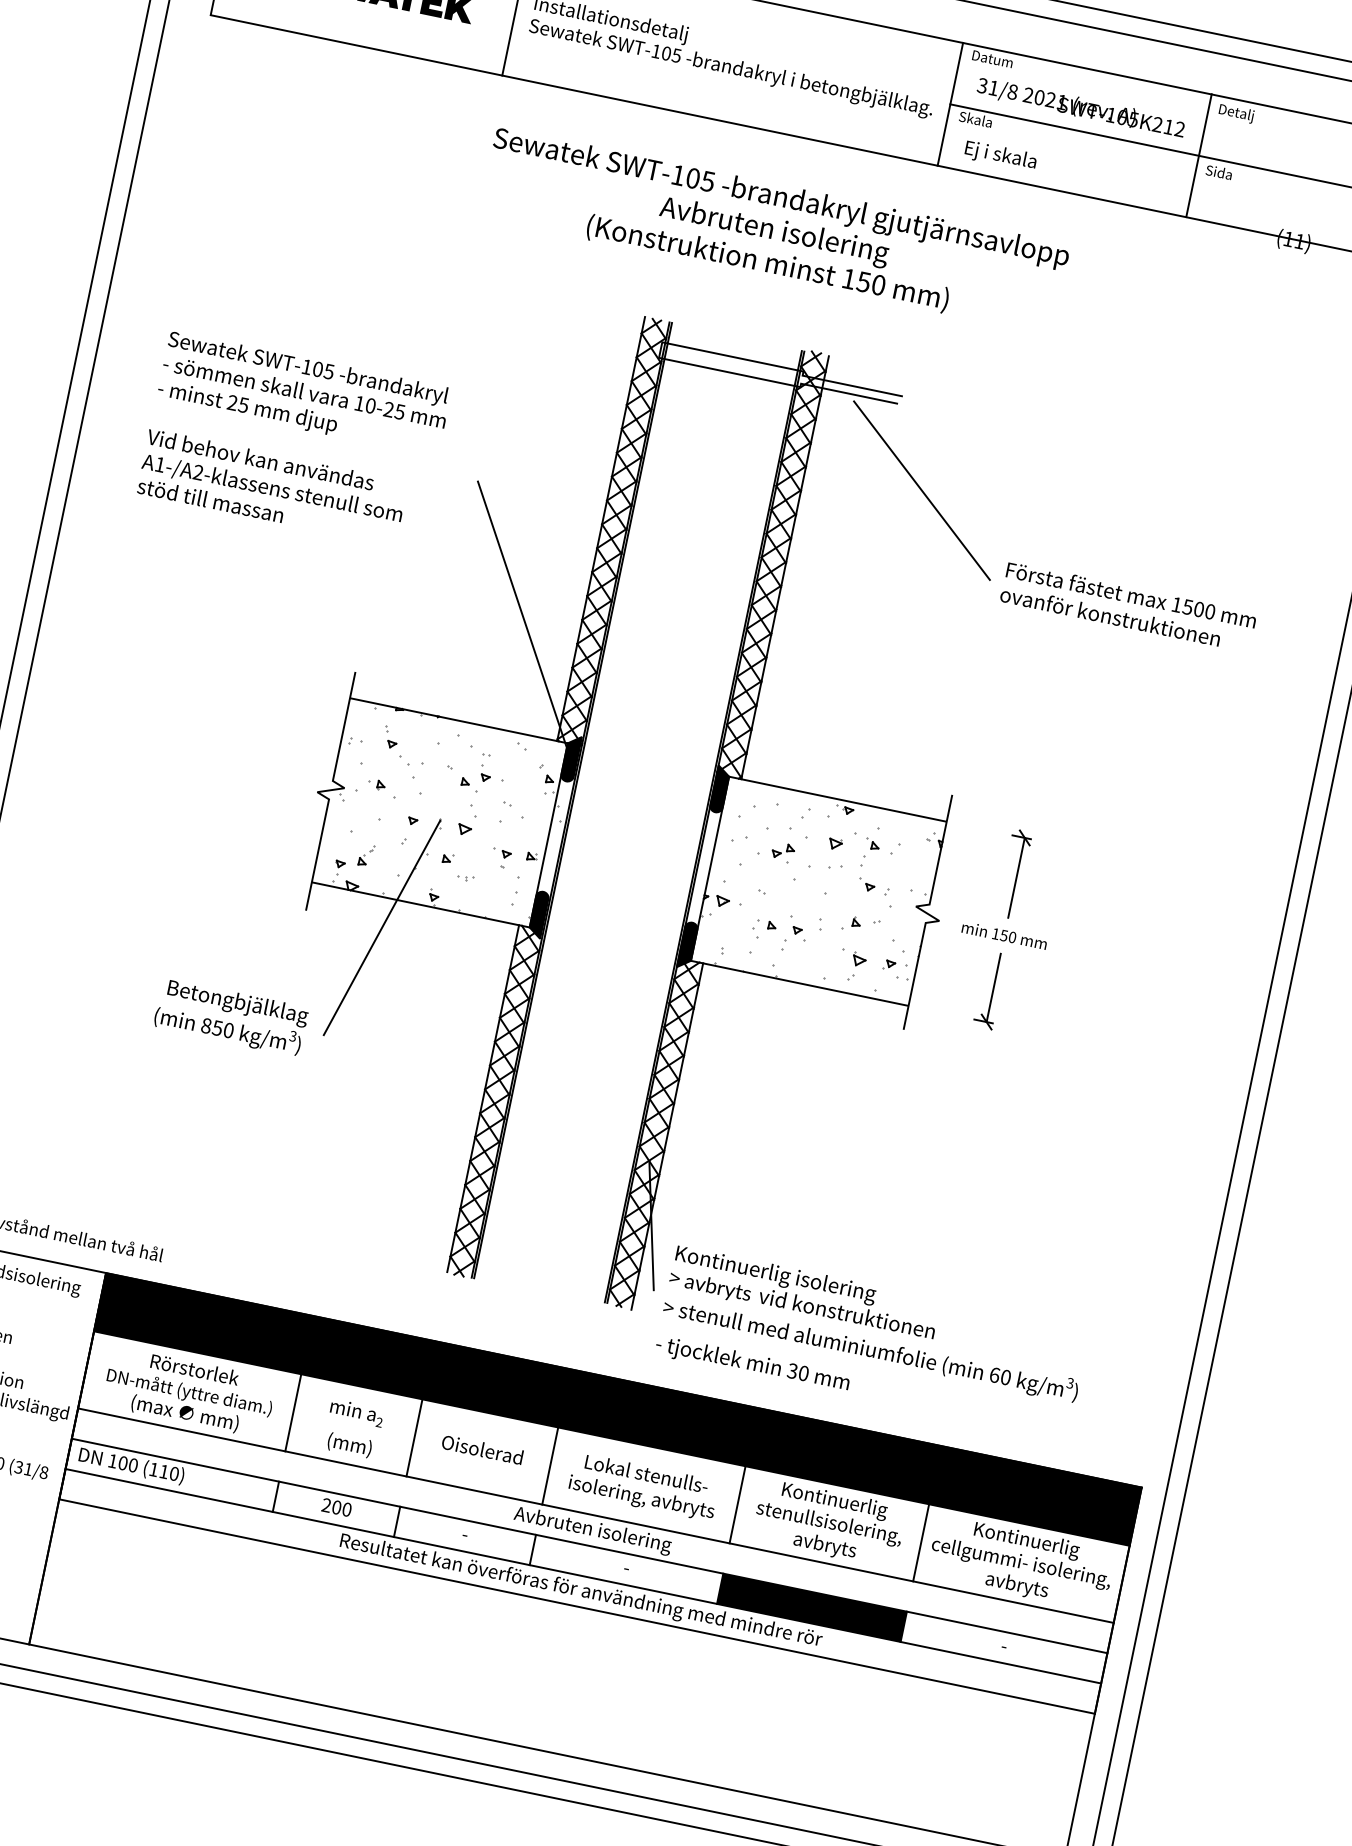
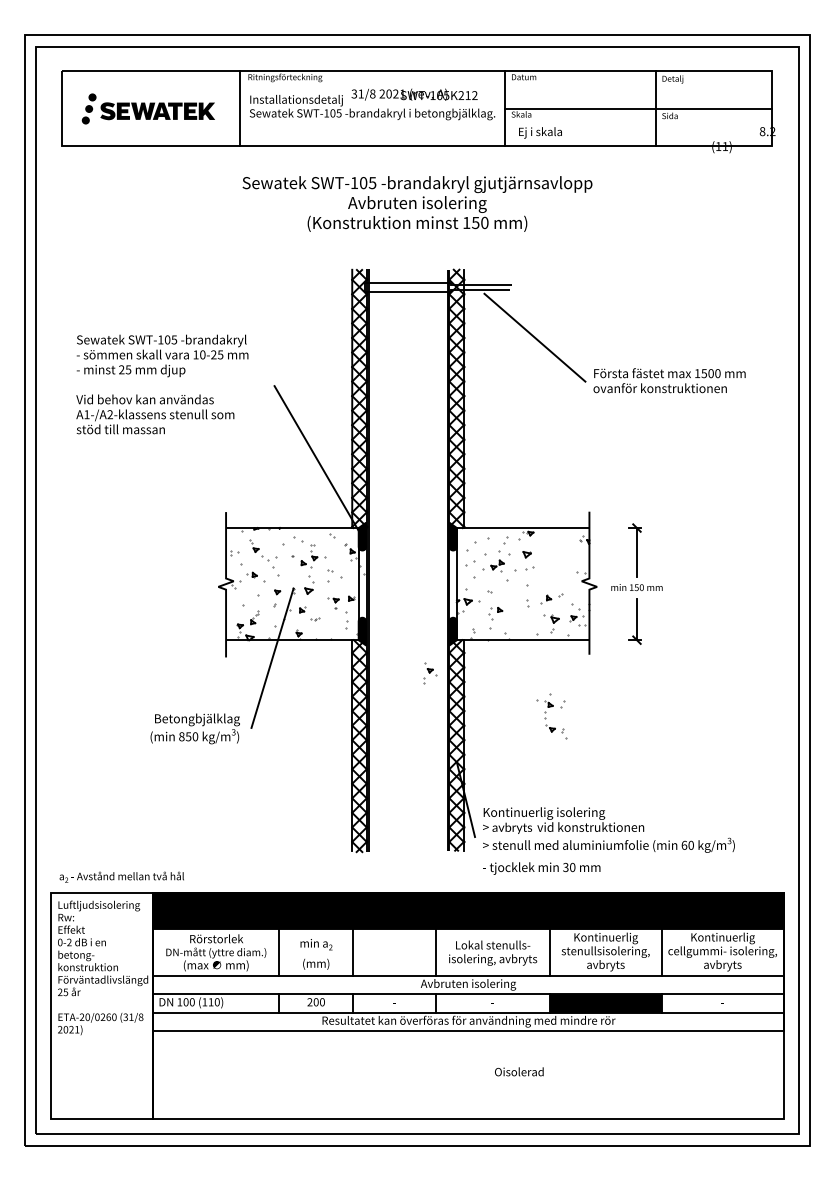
text: (1081, 107) -> (414, 94), moved
part: (872, 865) -> (551, 716), moved
part: (796, 935) -> (430, 673), moved
text: (482, 1449) -> (519, 1071), moved

